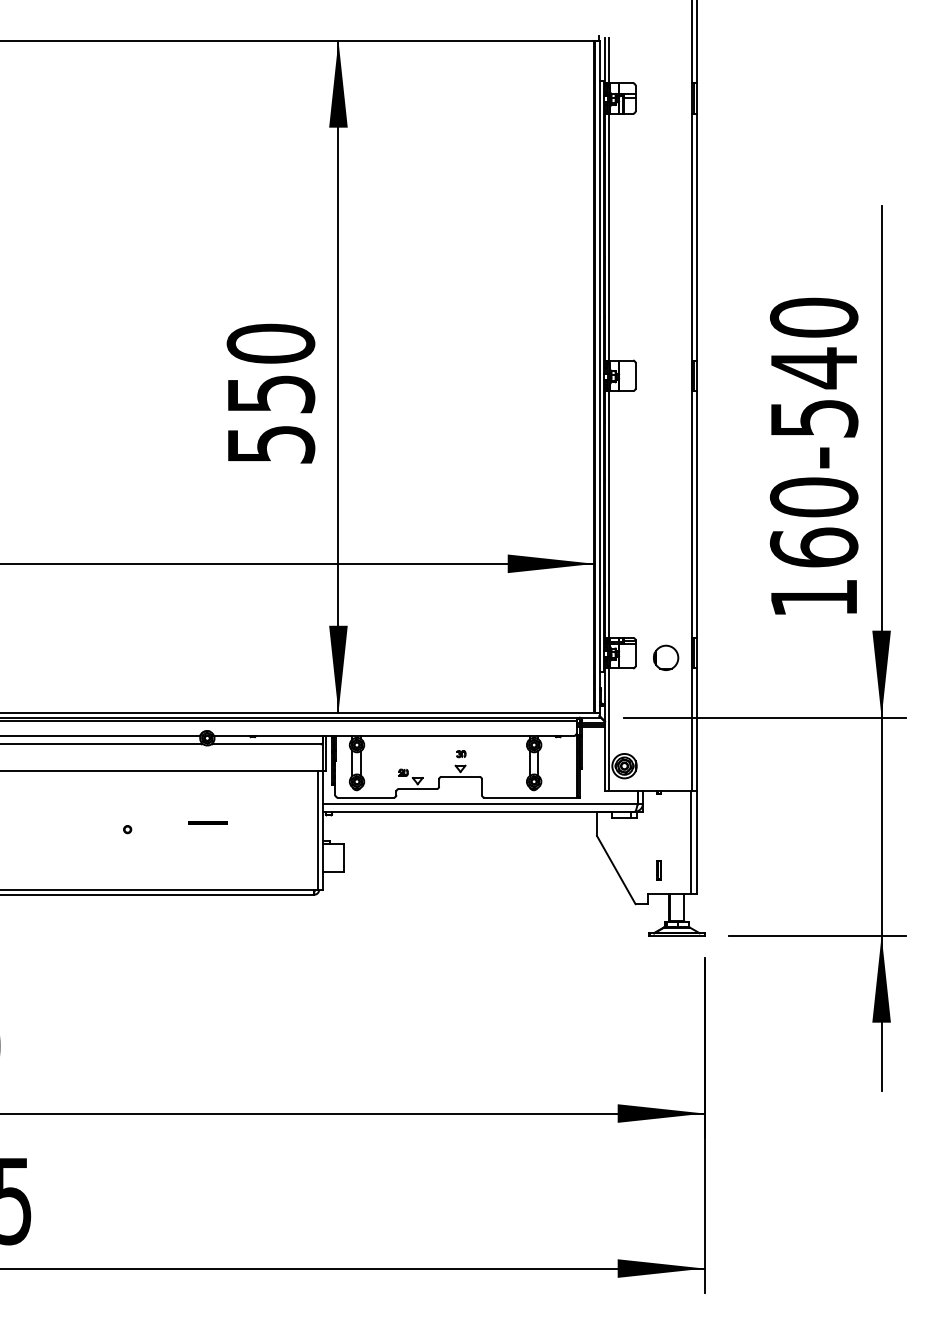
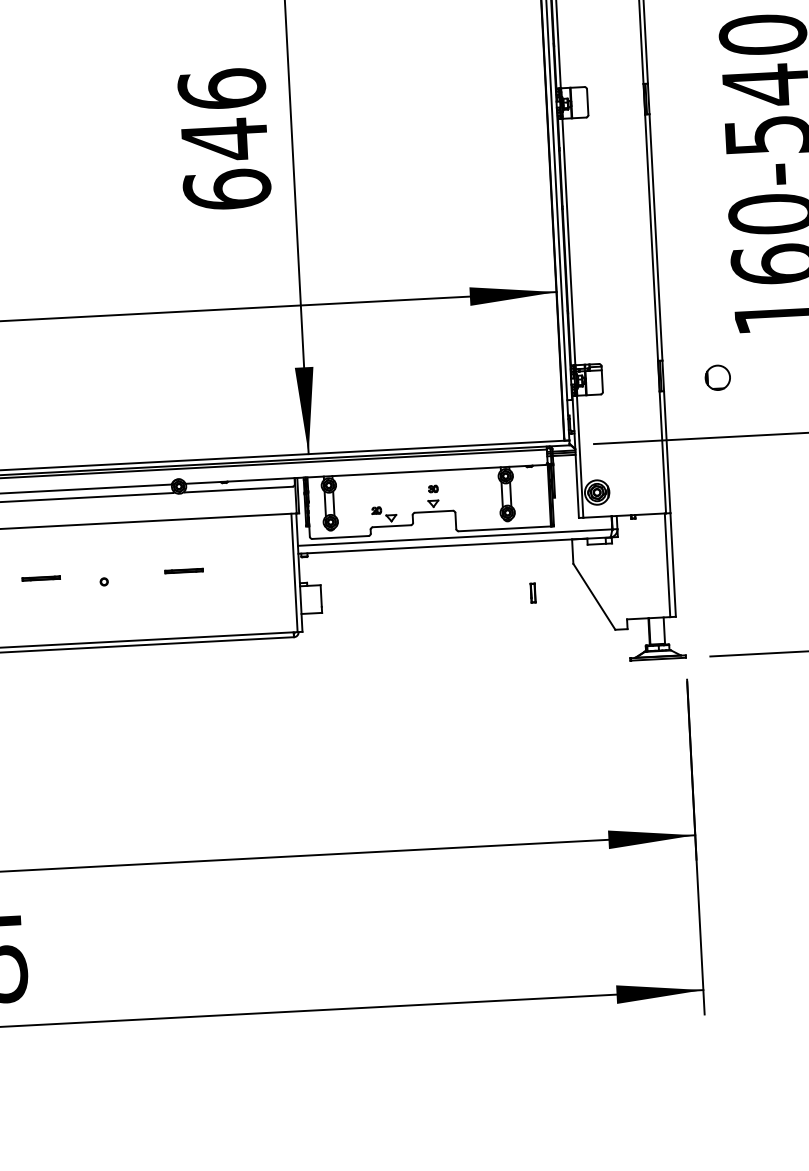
text: (270, 393) -> (224, 138), 550 -> 646
circle: (666, 657) -> (718, 377), moved
line: (64, 822) -> (40, 578), added
part: (658, 870) -> (532, 593), moved

